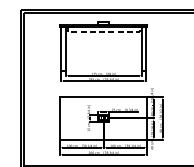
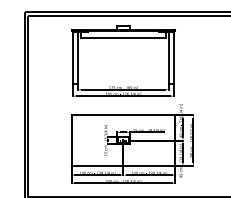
line: (103, 32) -> (123, 38), dashed -> solid

